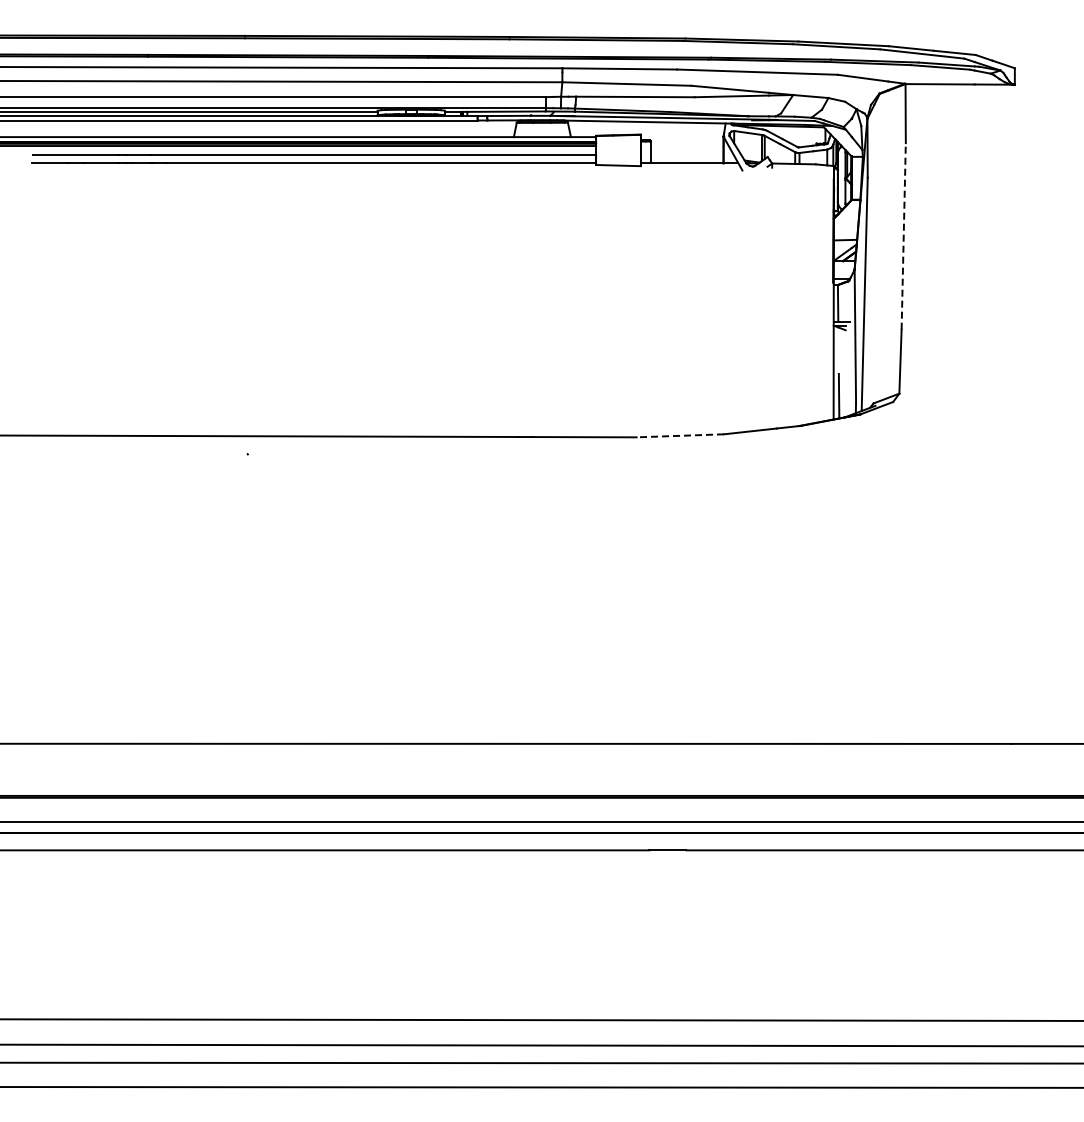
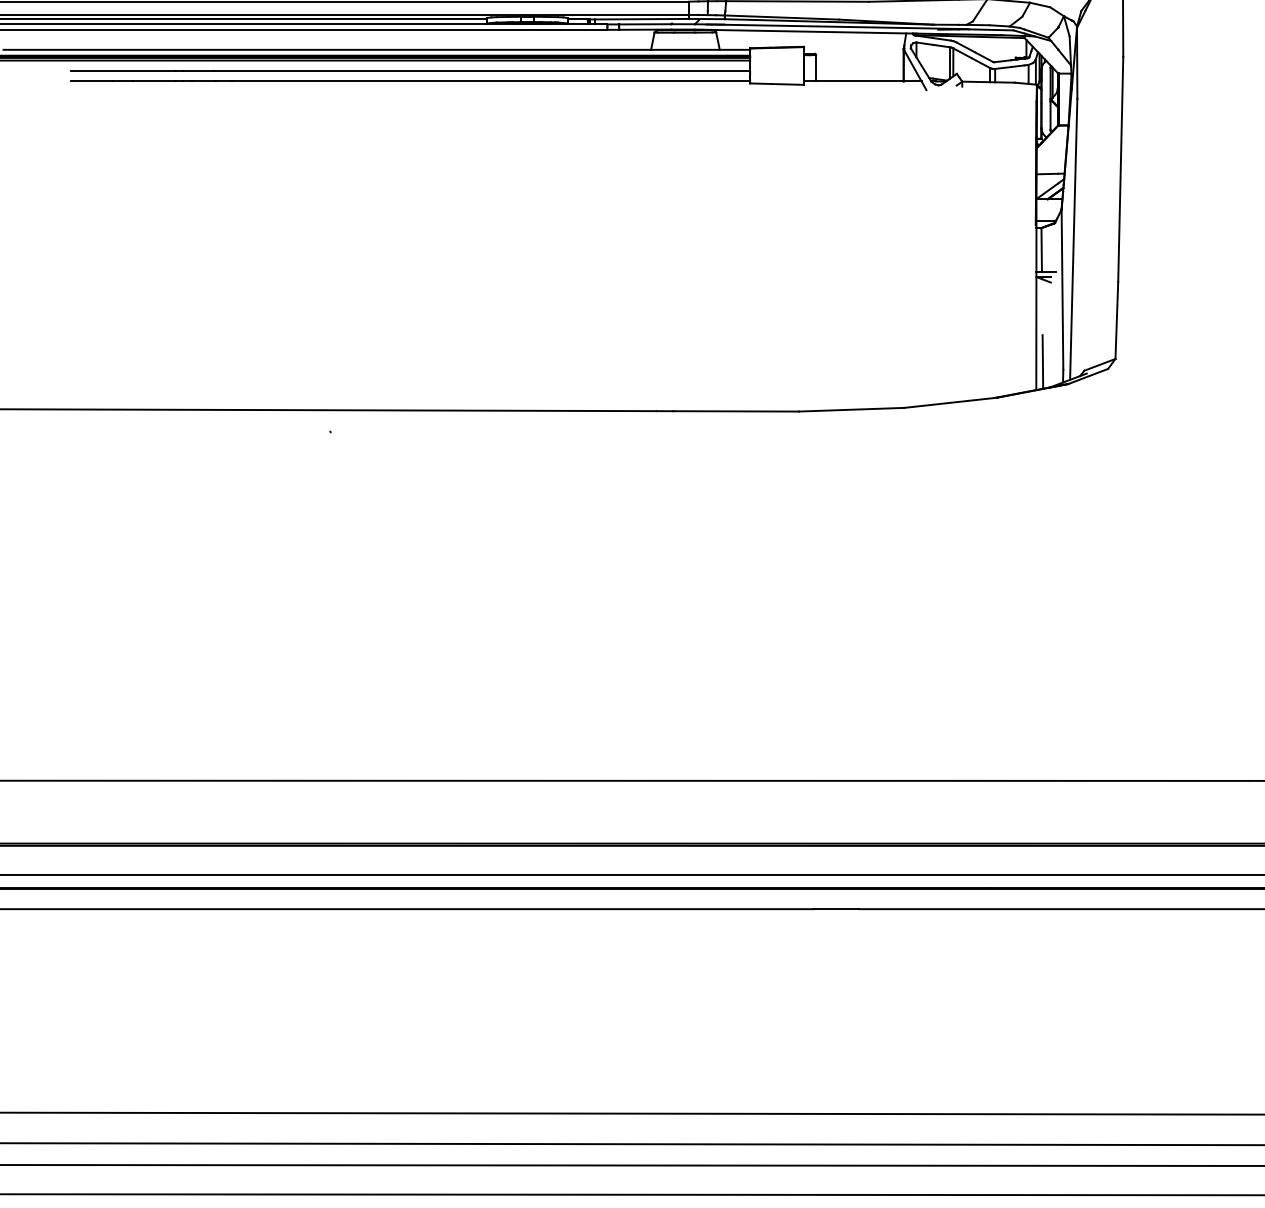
line: (903, 235) -> (1120, 168), dashed -> solid
line: (680, 435) -> (851, 409), dashed -> solid

